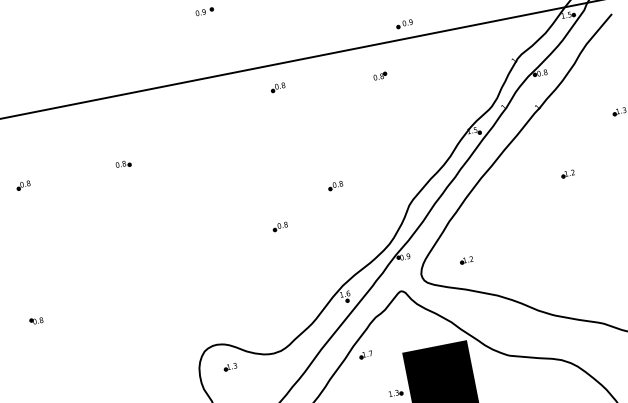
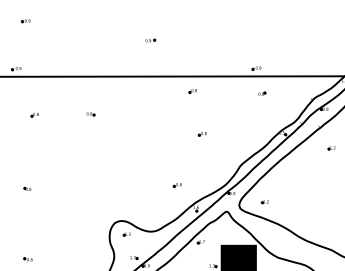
part: (380, 75) -> (262, 93), moved
part: (277, 88) -> (192, 91), moved
part: (567, 174) -> (331, 148), moved
part: (333, 186) -> (201, 134), moved
part: (278, 227) -> (176, 185), moved

